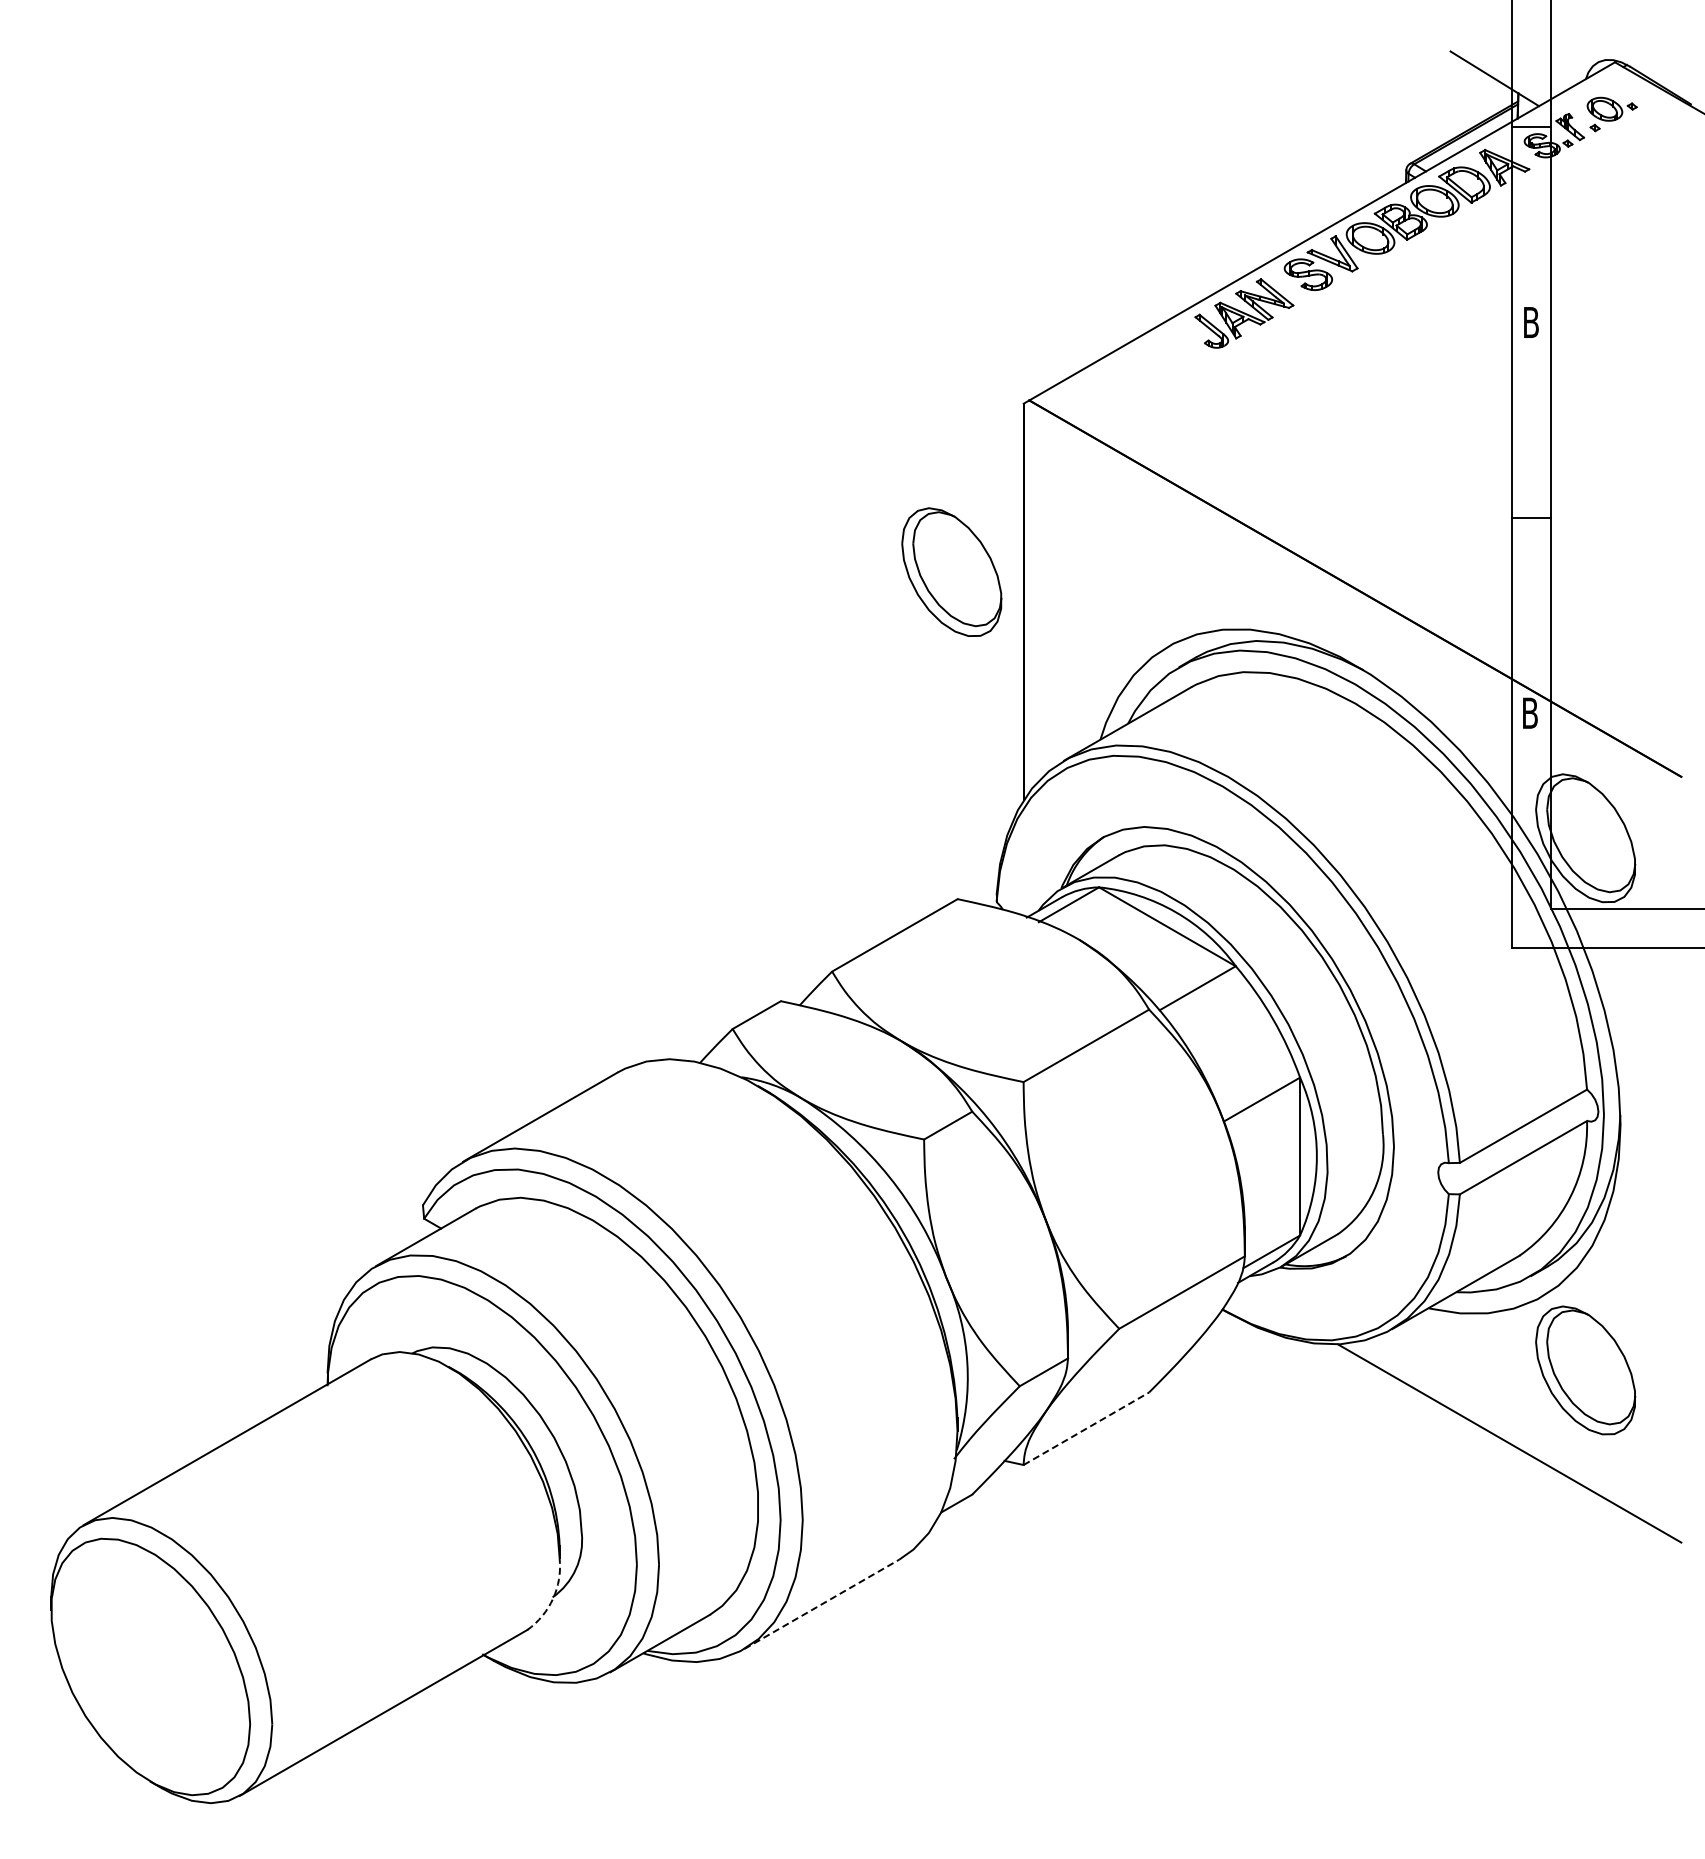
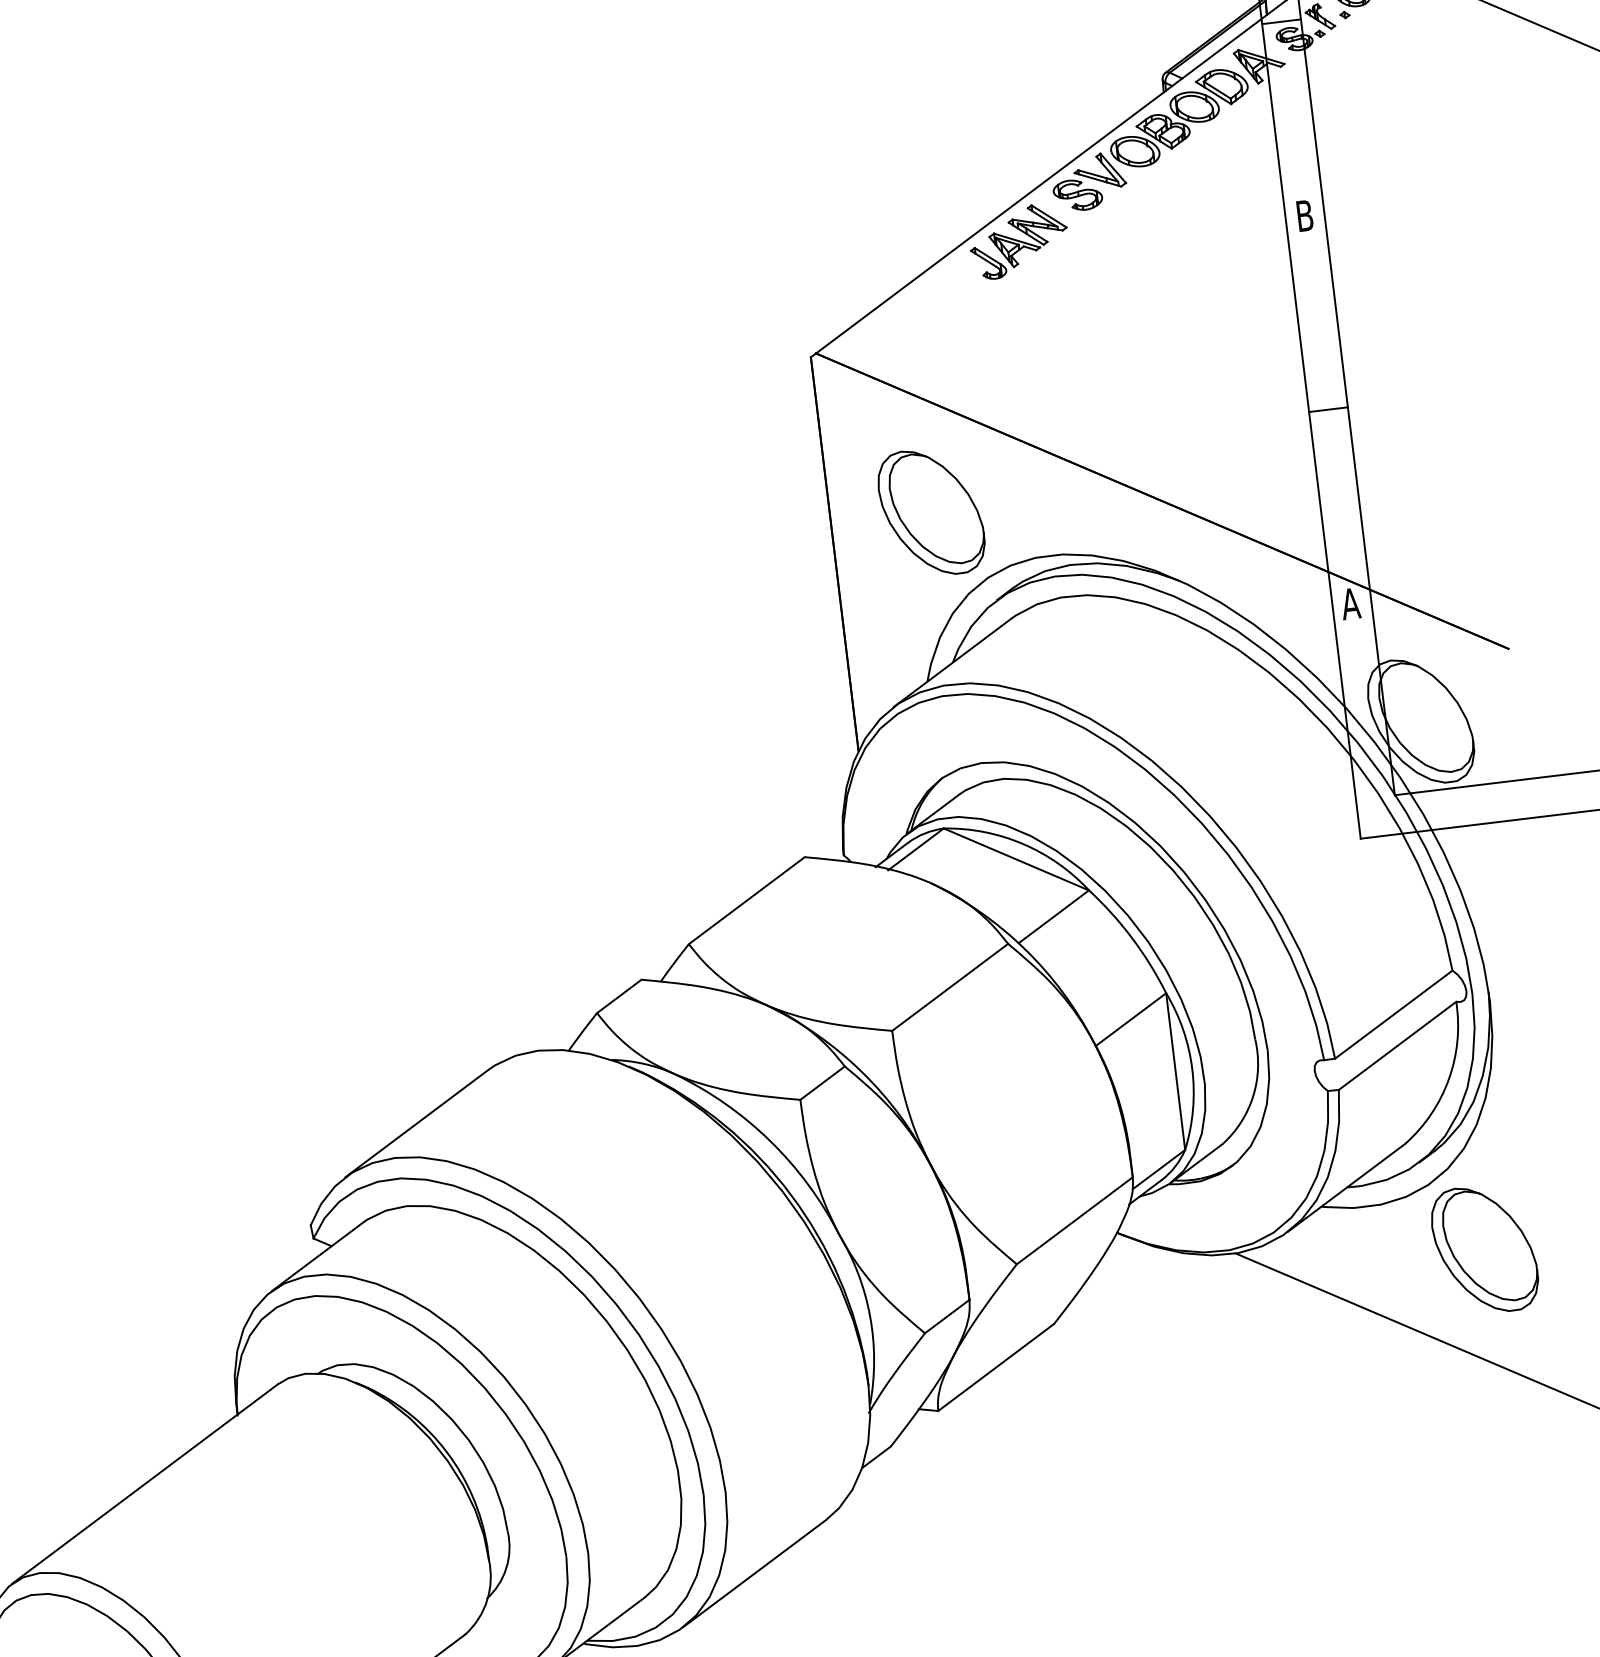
part: (951, 571) -> (931, 511), moved
text: (1529, 712) -> (1350, 603), B -> A
line: (1086, 1428) -> (996, 1367), dashed -> solid
arc: (553, 1598) -> (487, 1600), dashed -> solid
line: (822, 1604) -> (755, 1573), dashed -> solid

